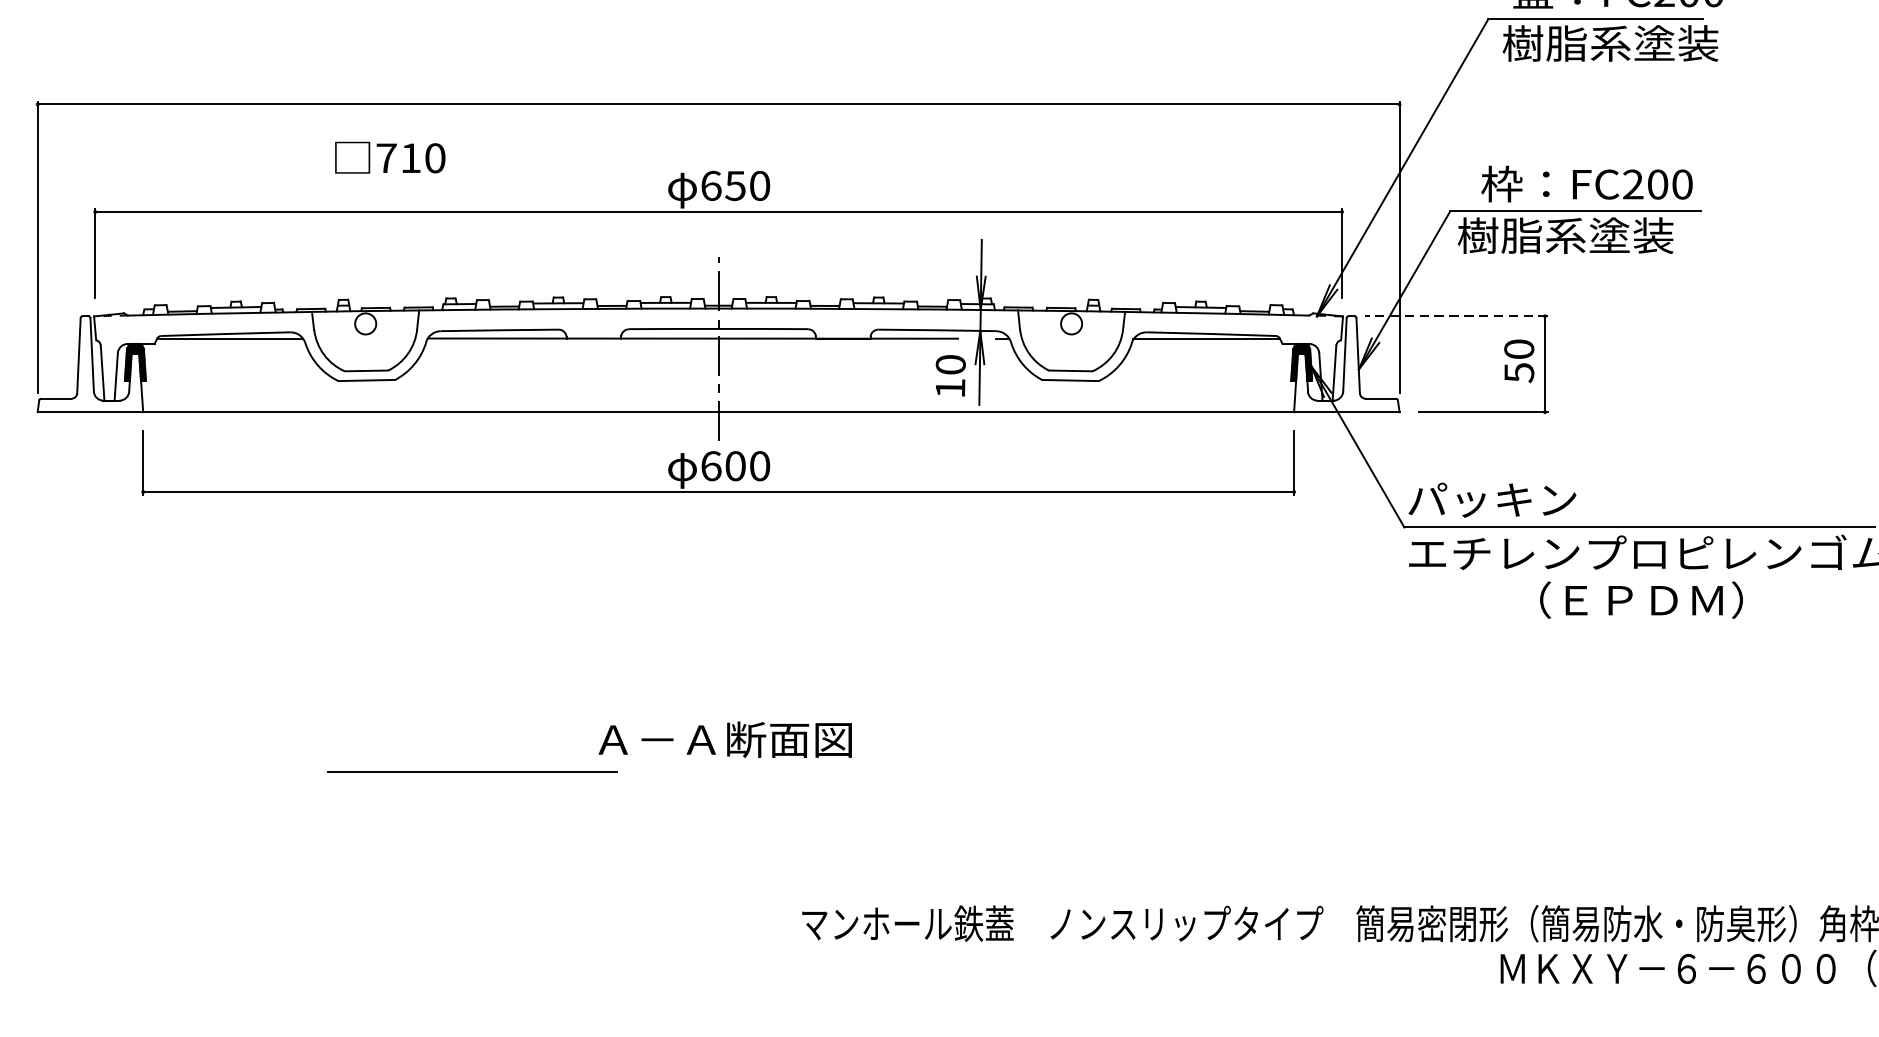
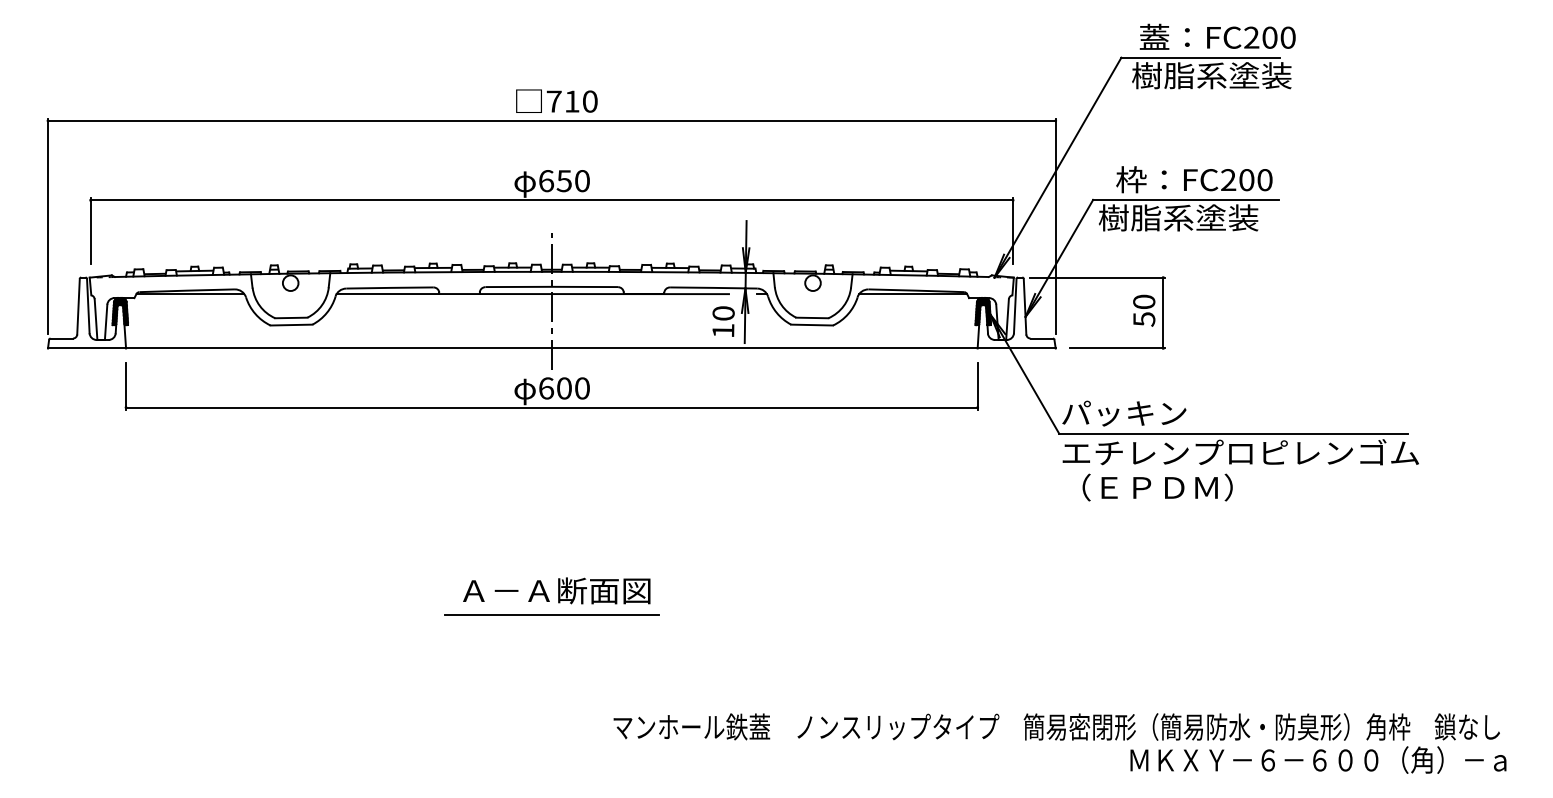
text: (389, 156) -> (556, 100), moved
line: (1456, 316) -> (1097, 277), dashed -> solid
text: (1641, 600) -> (1157, 487), moved
line: (472, 771) -> (551, 614), moved

